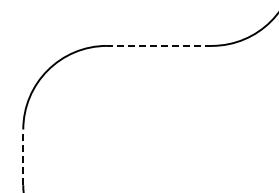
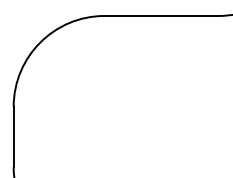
line: (158, 45) -> (160, 15), dashed -> solid
line: (23, 157) -> (13, 137), dashed -> solid

